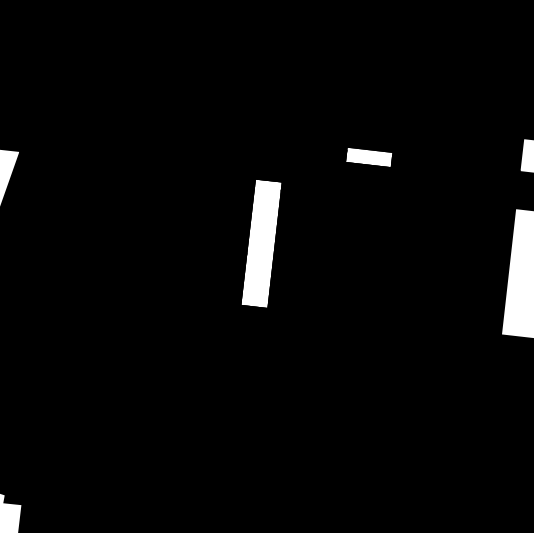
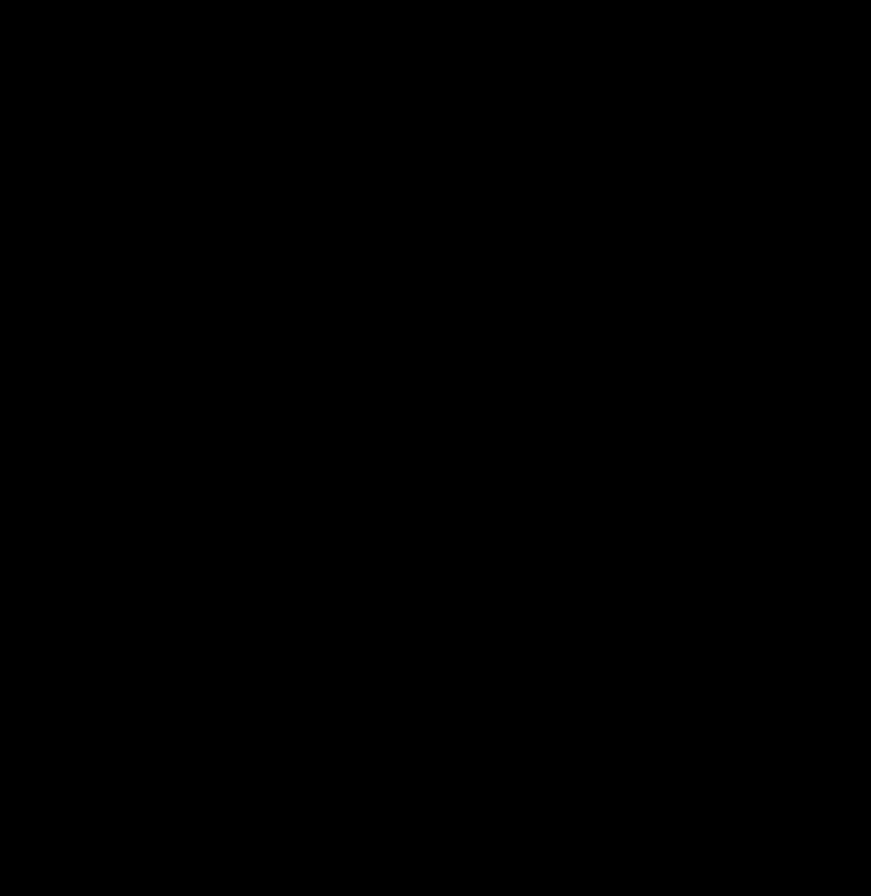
fill: (368, 157) -> (674, 42), added
fill: (261, 243) -> (443, 228), added

